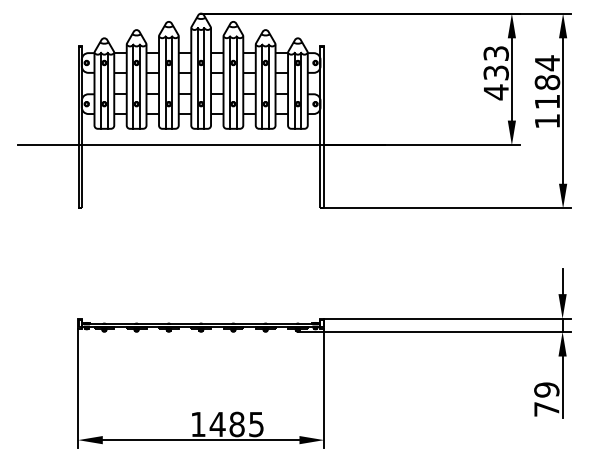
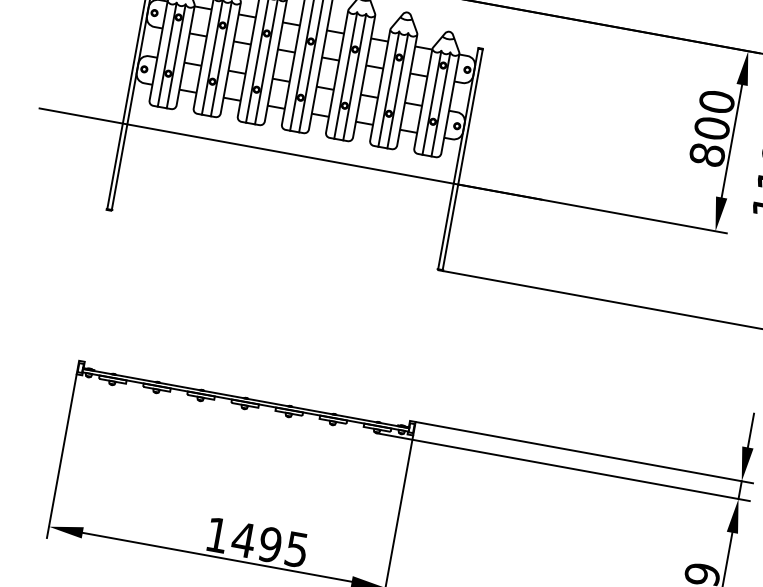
text: (495, 73) -> (710, 129), 433 -> 800
text: (236, 424) -> (269, 544), 1485 -> 1495

